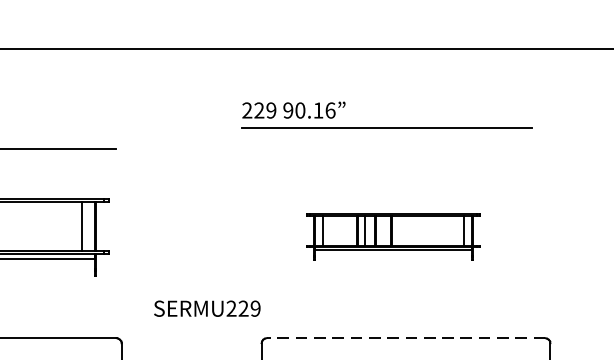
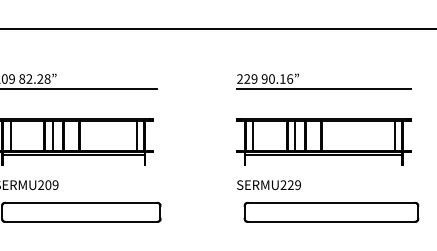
part: (386, 126) -> (323, 88), moved
part: (392, 236) -> (323, 141), size x1.67
text: (206, 307) -> (268, 184), moved
line: (406, 337) -> (331, 202), dashed -> solid

